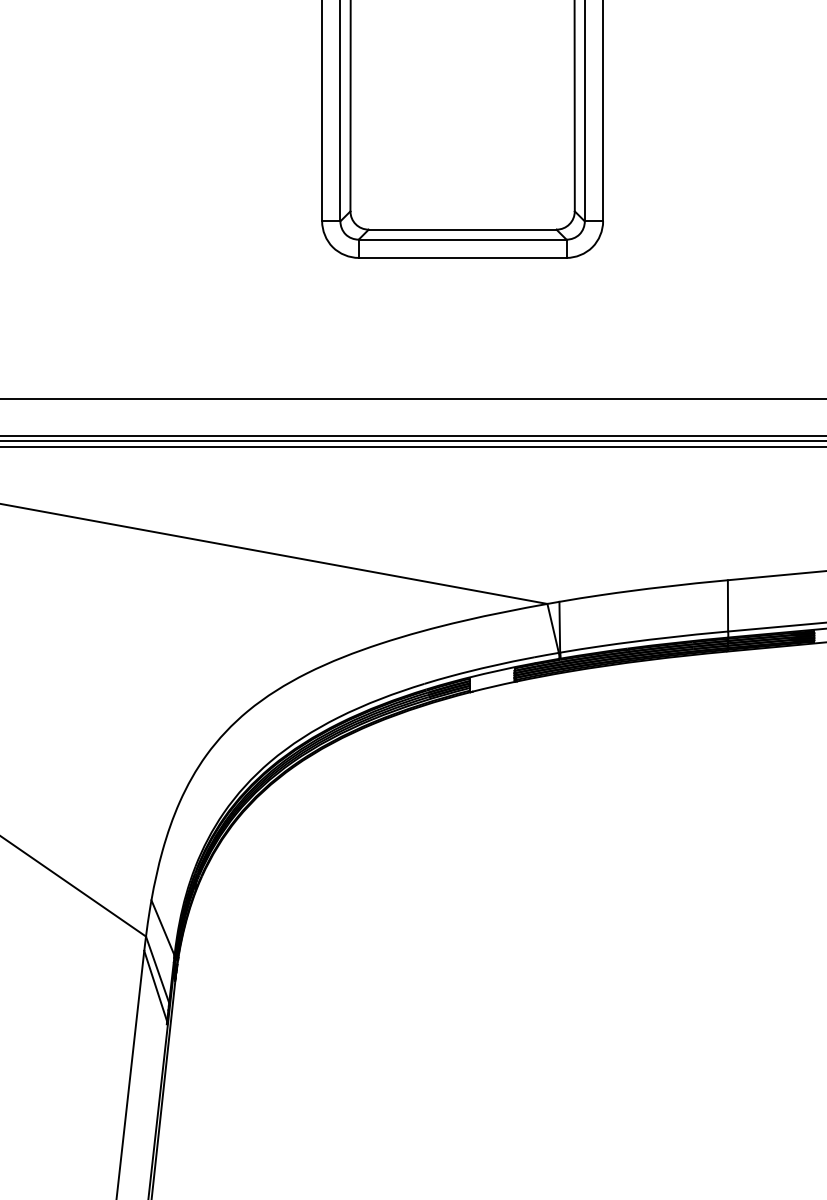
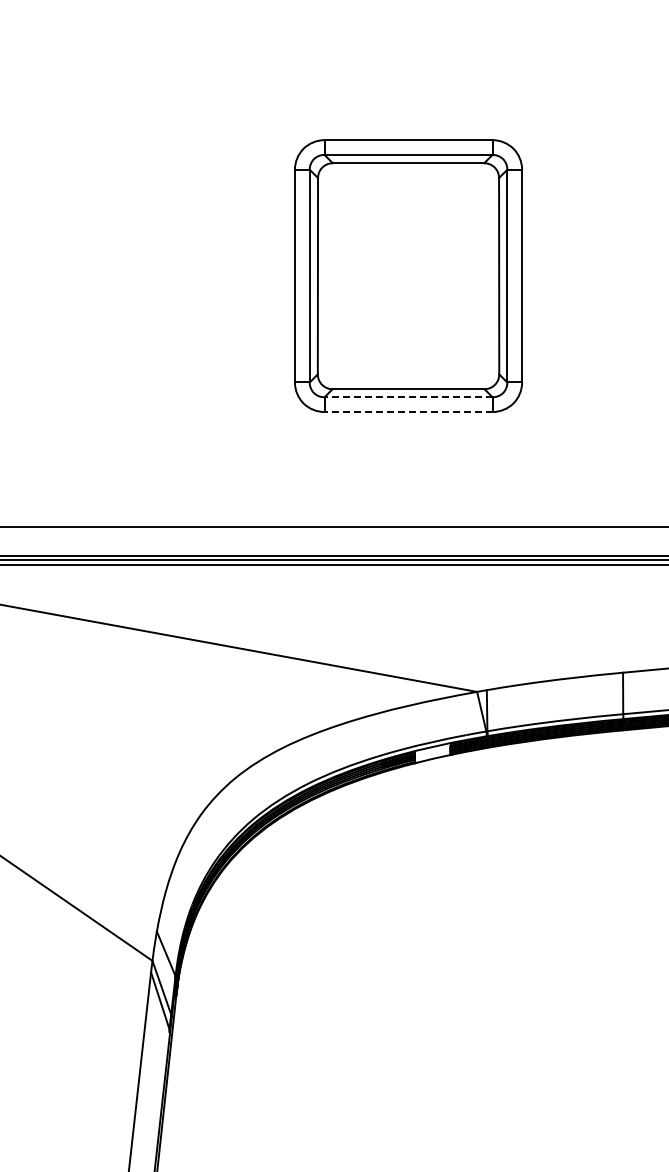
line: (462, 239) -> (408, 397), solid -> dashed
line: (462, 258) -> (408, 412), solid -> dashed

